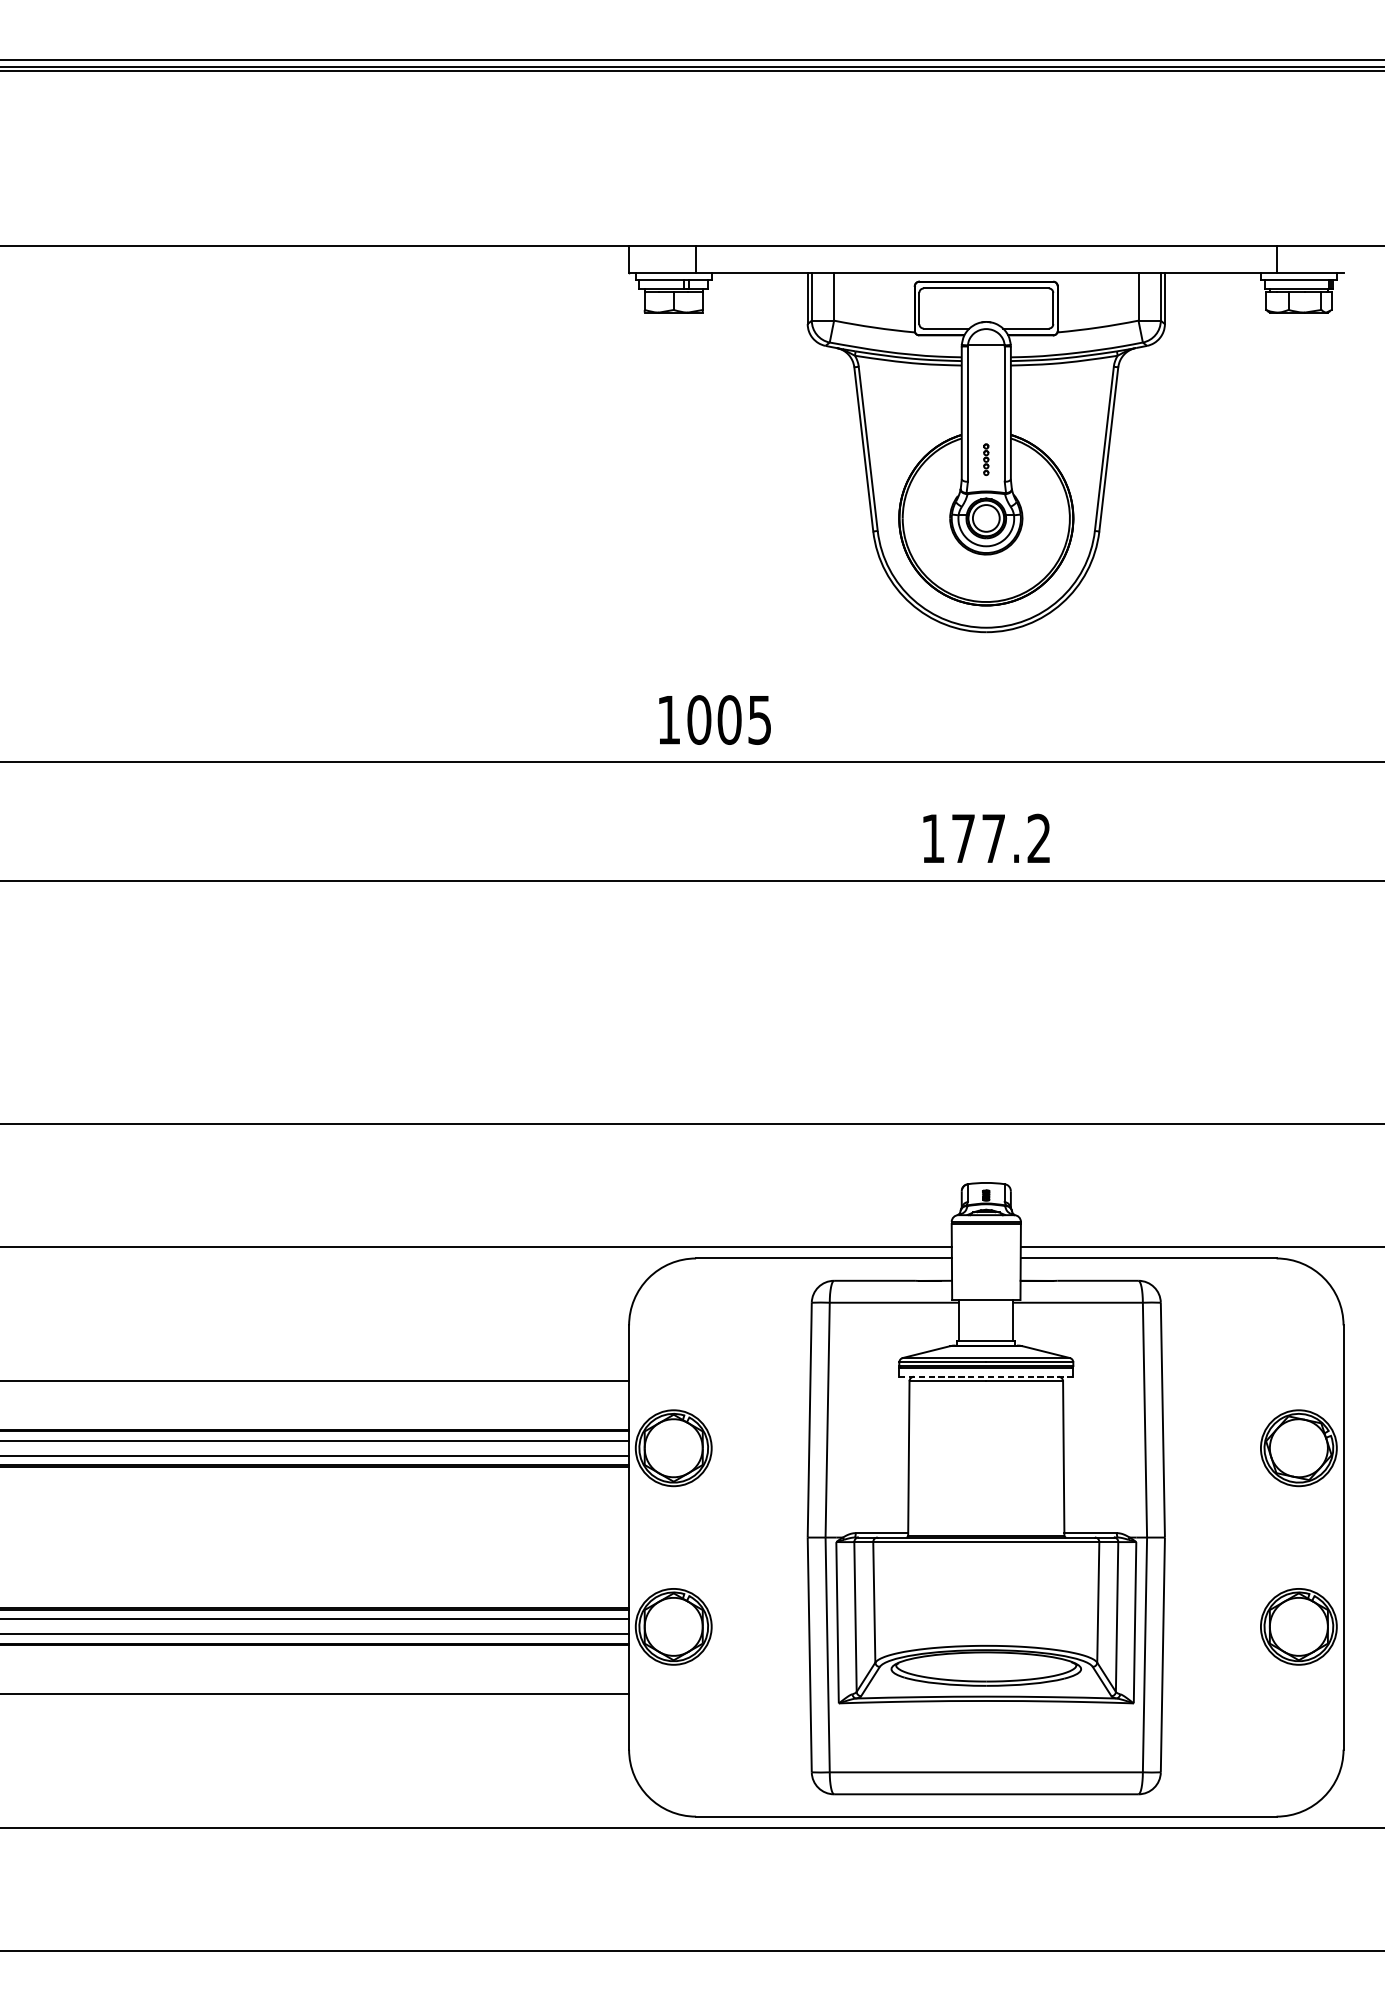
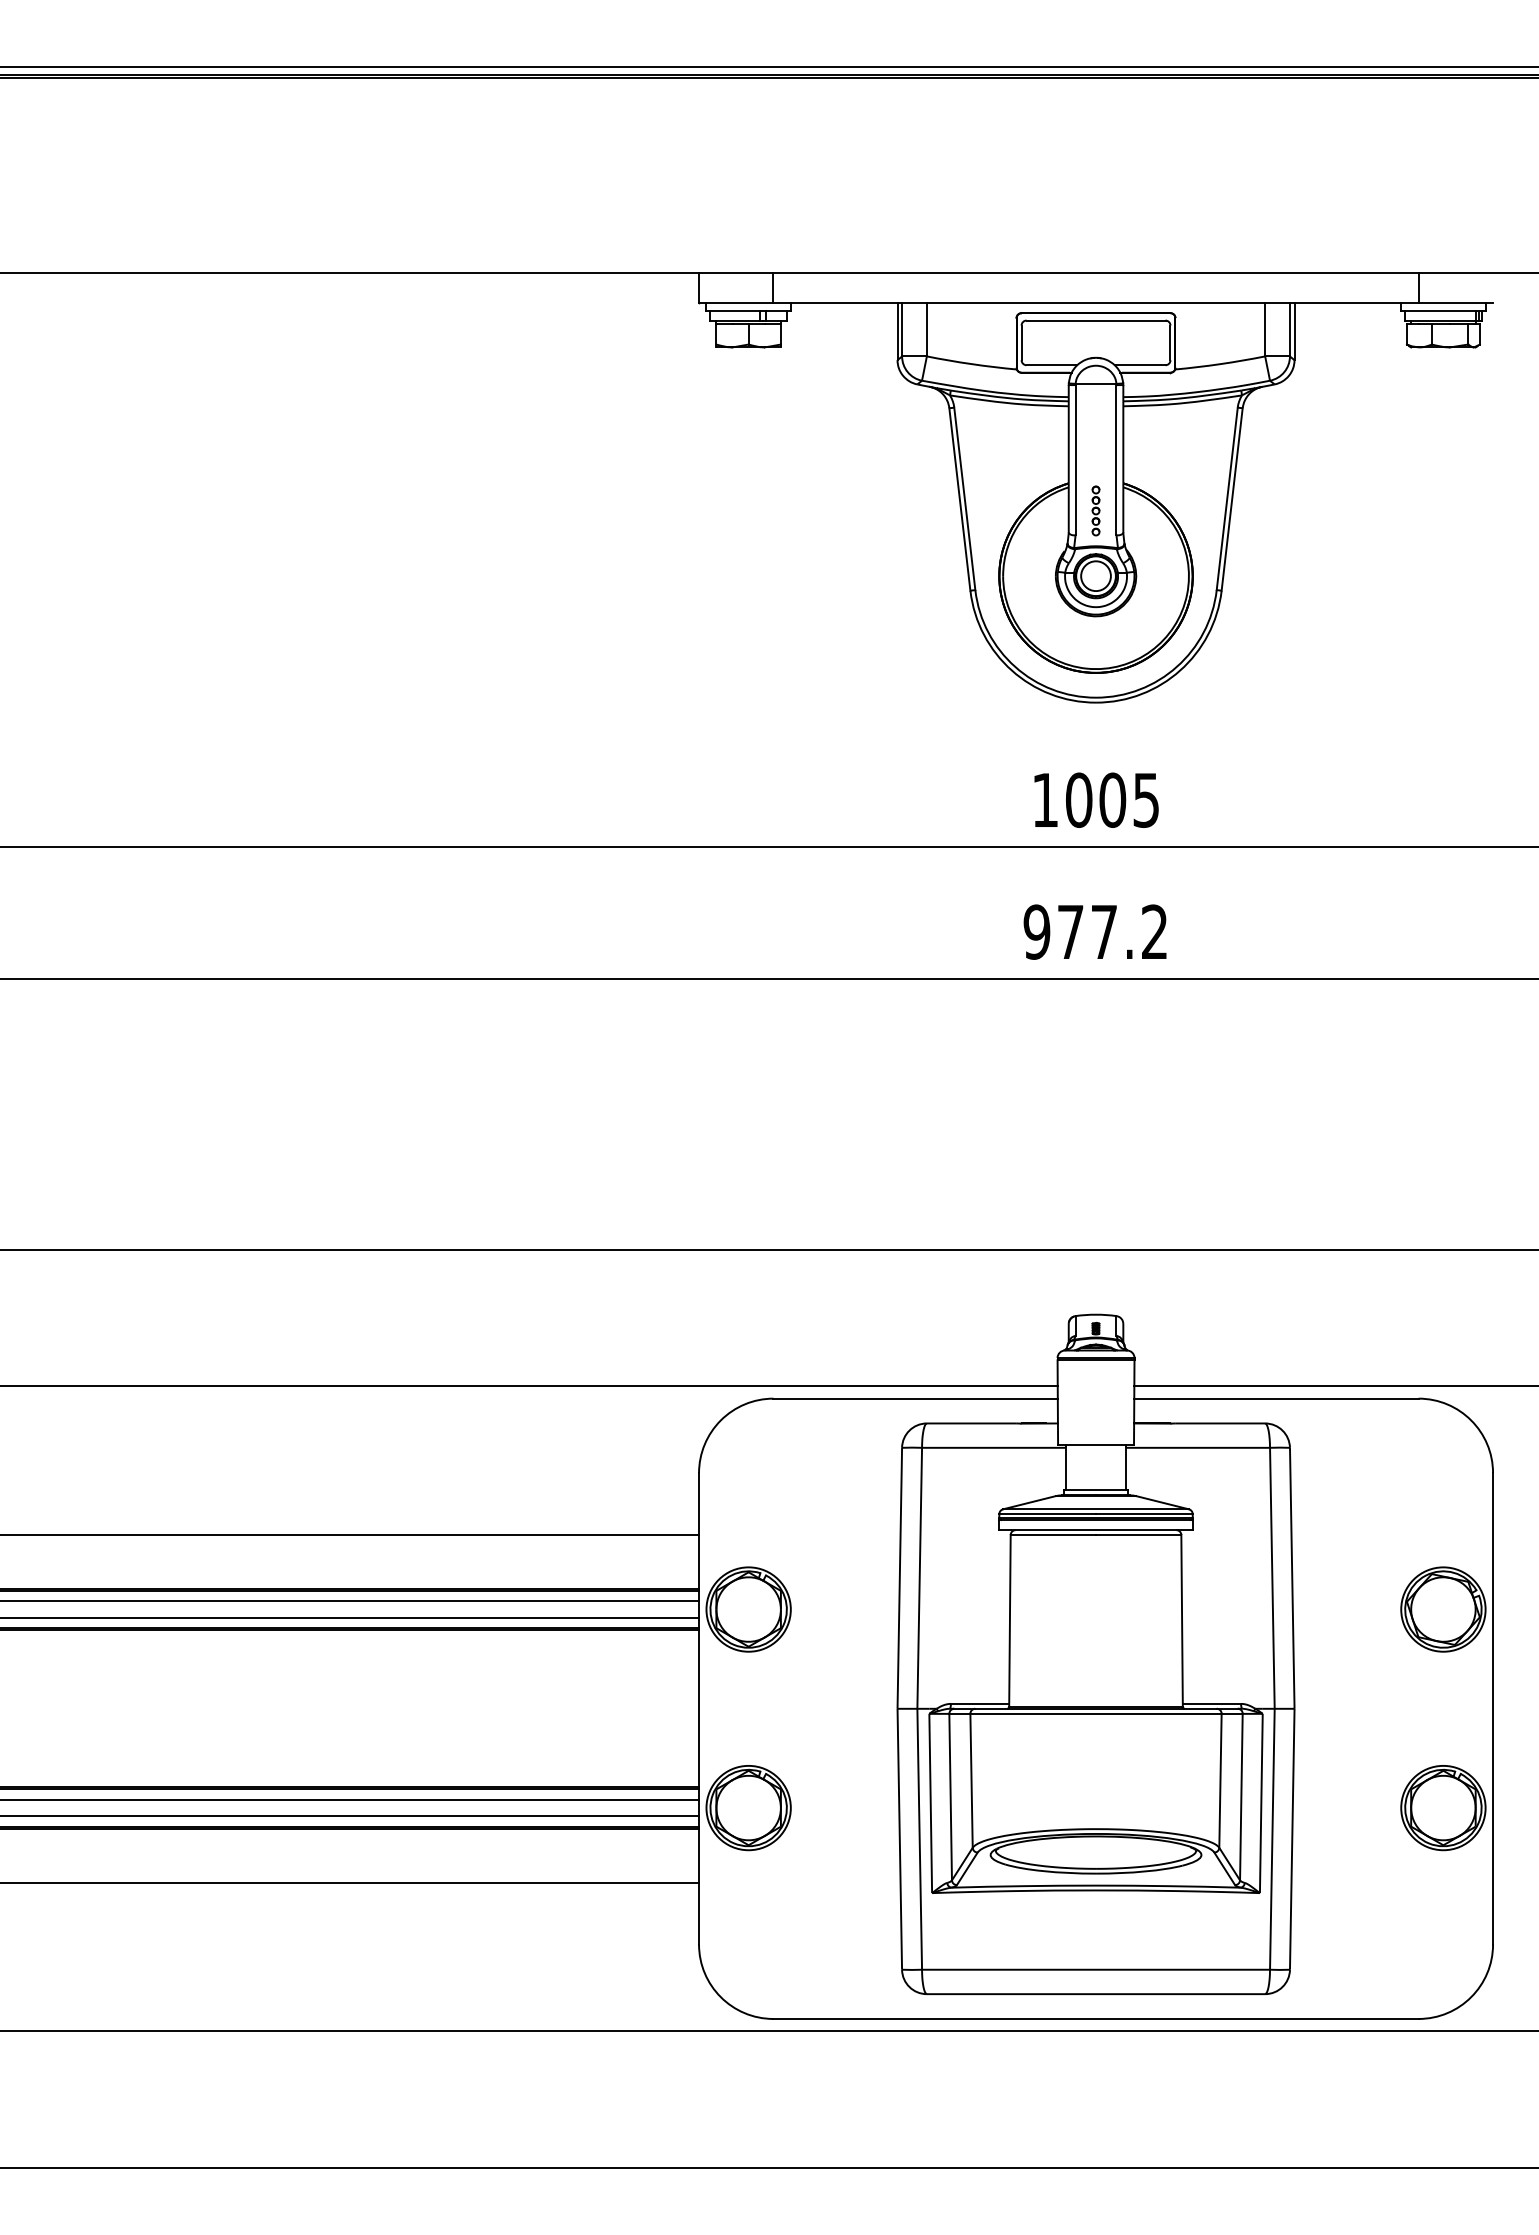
part: (985, 459) -> (1095, 510), size x1.43
text: (714, 719) -> (1096, 799), moved
text: (932, 838) -> (1036, 931), 177.2 -> 977.2
line: (986, 1377) -> (1096, 1530), dashed -> solid

